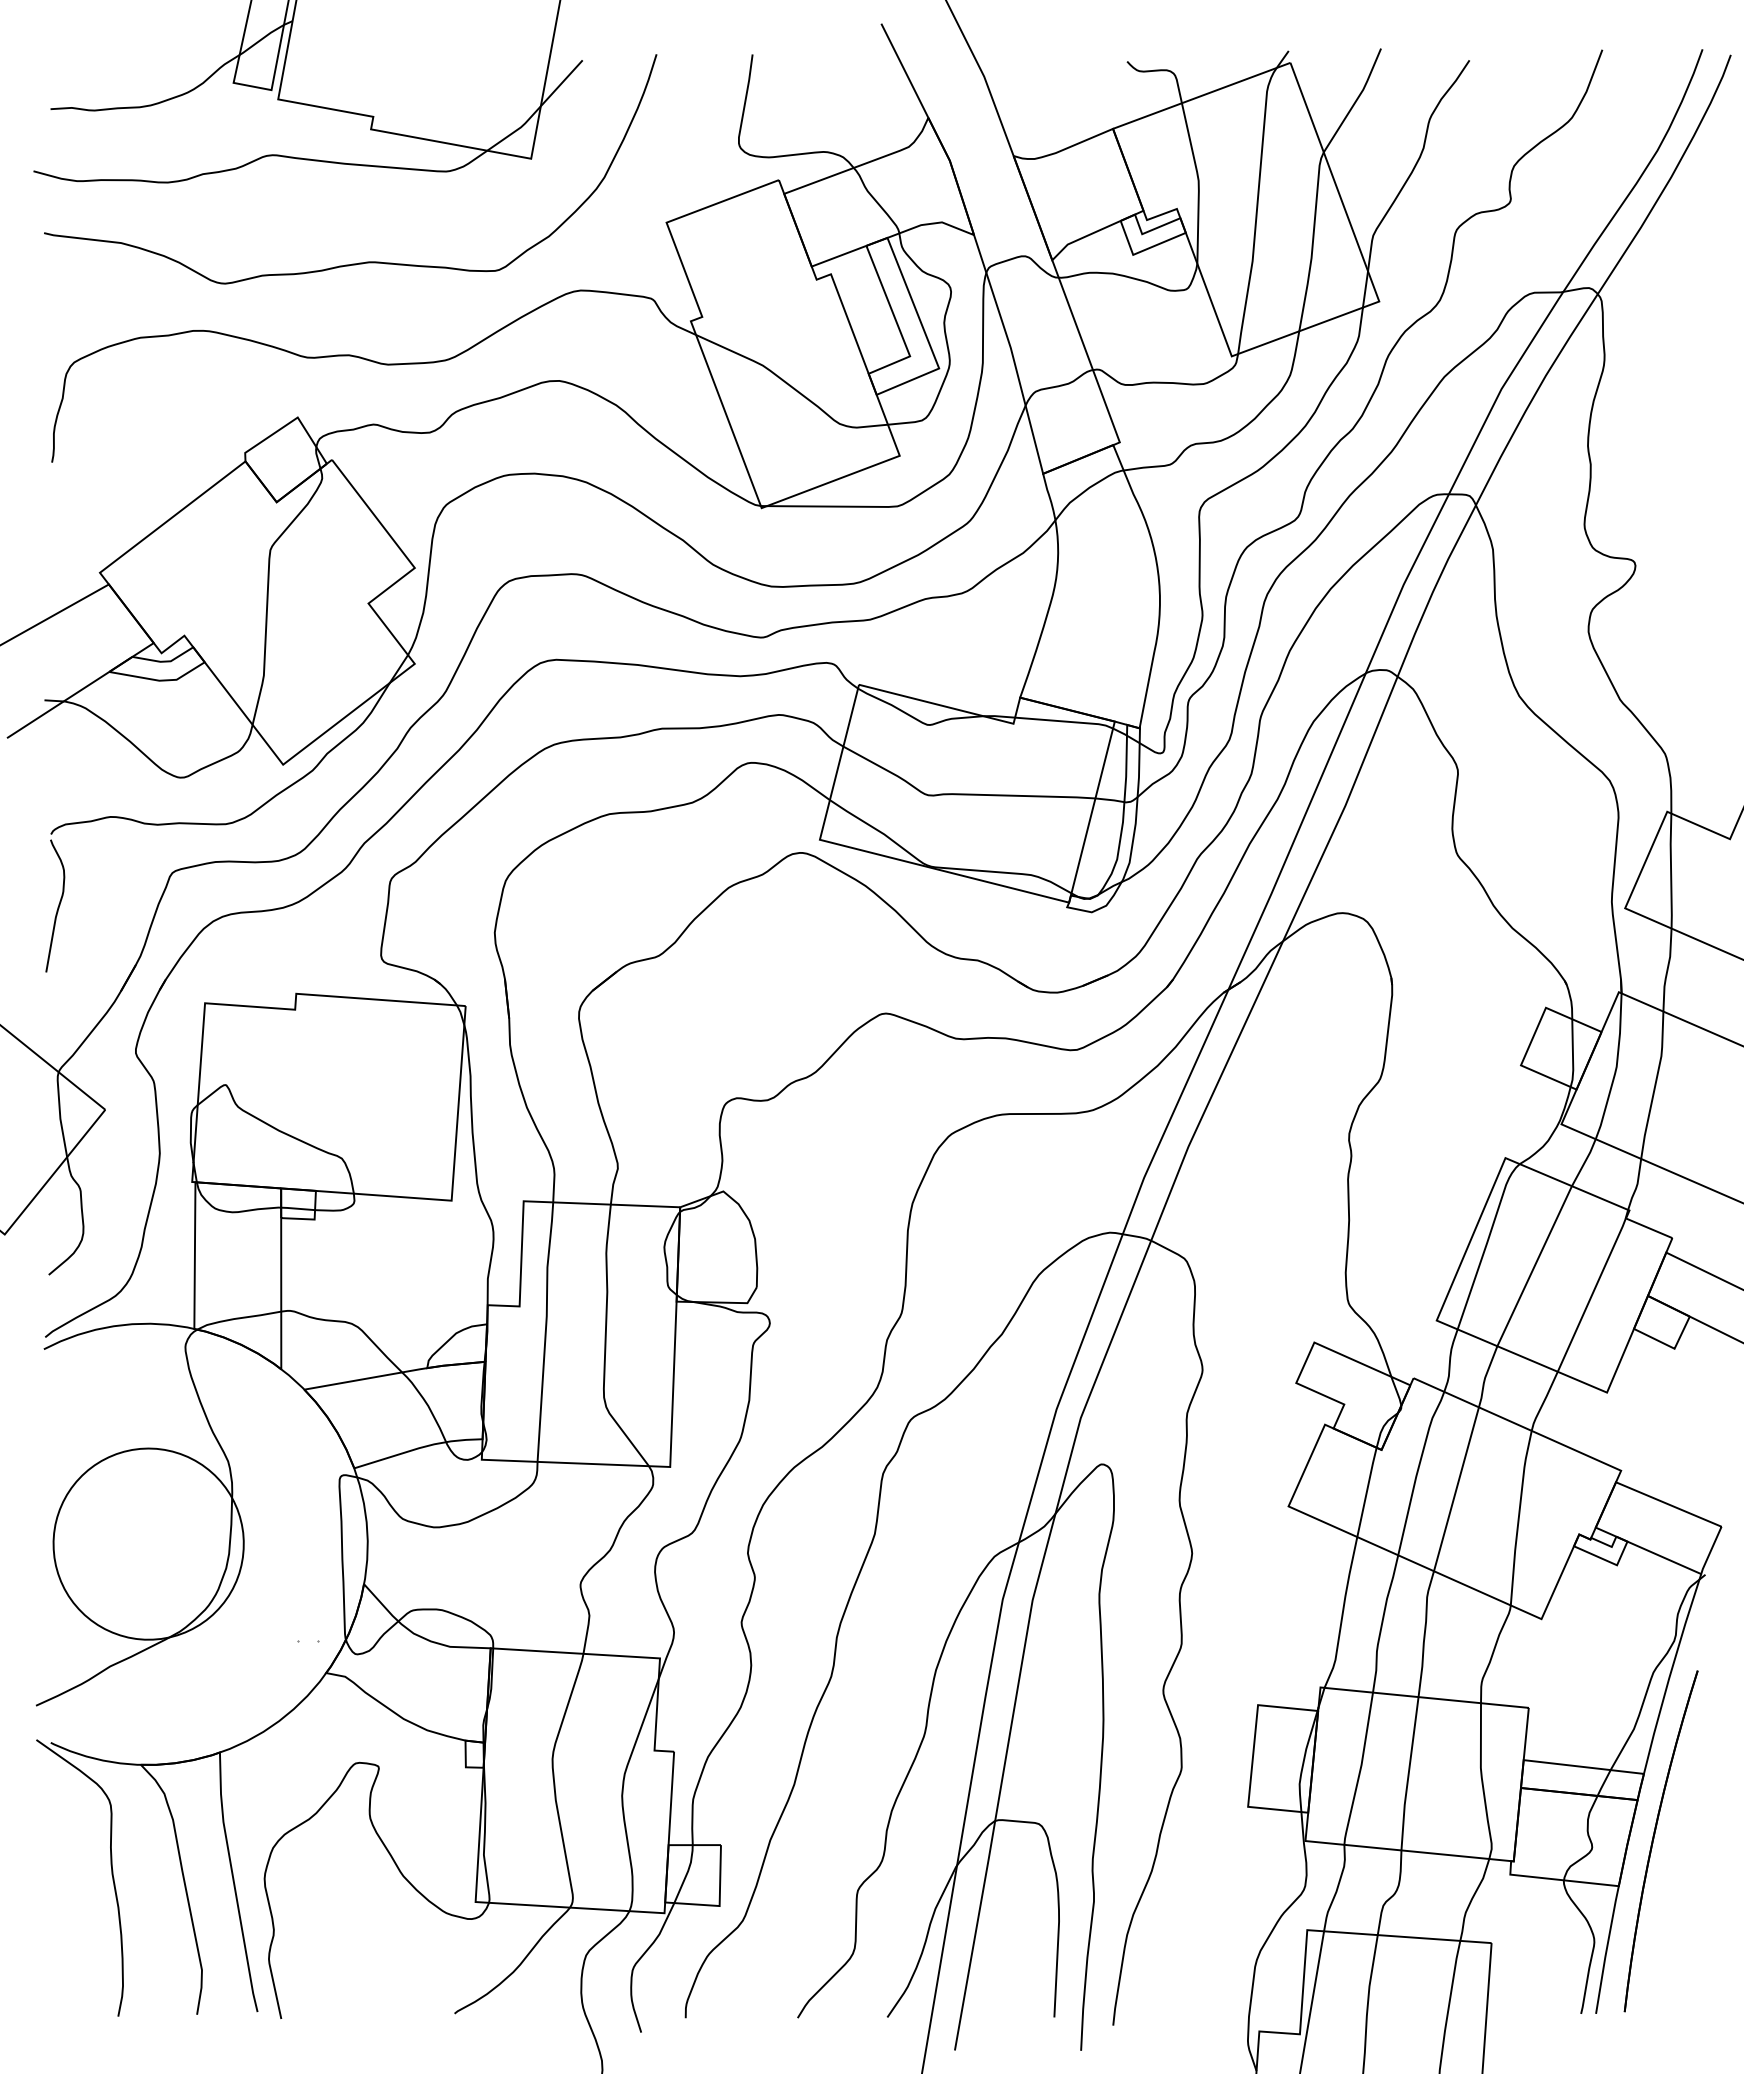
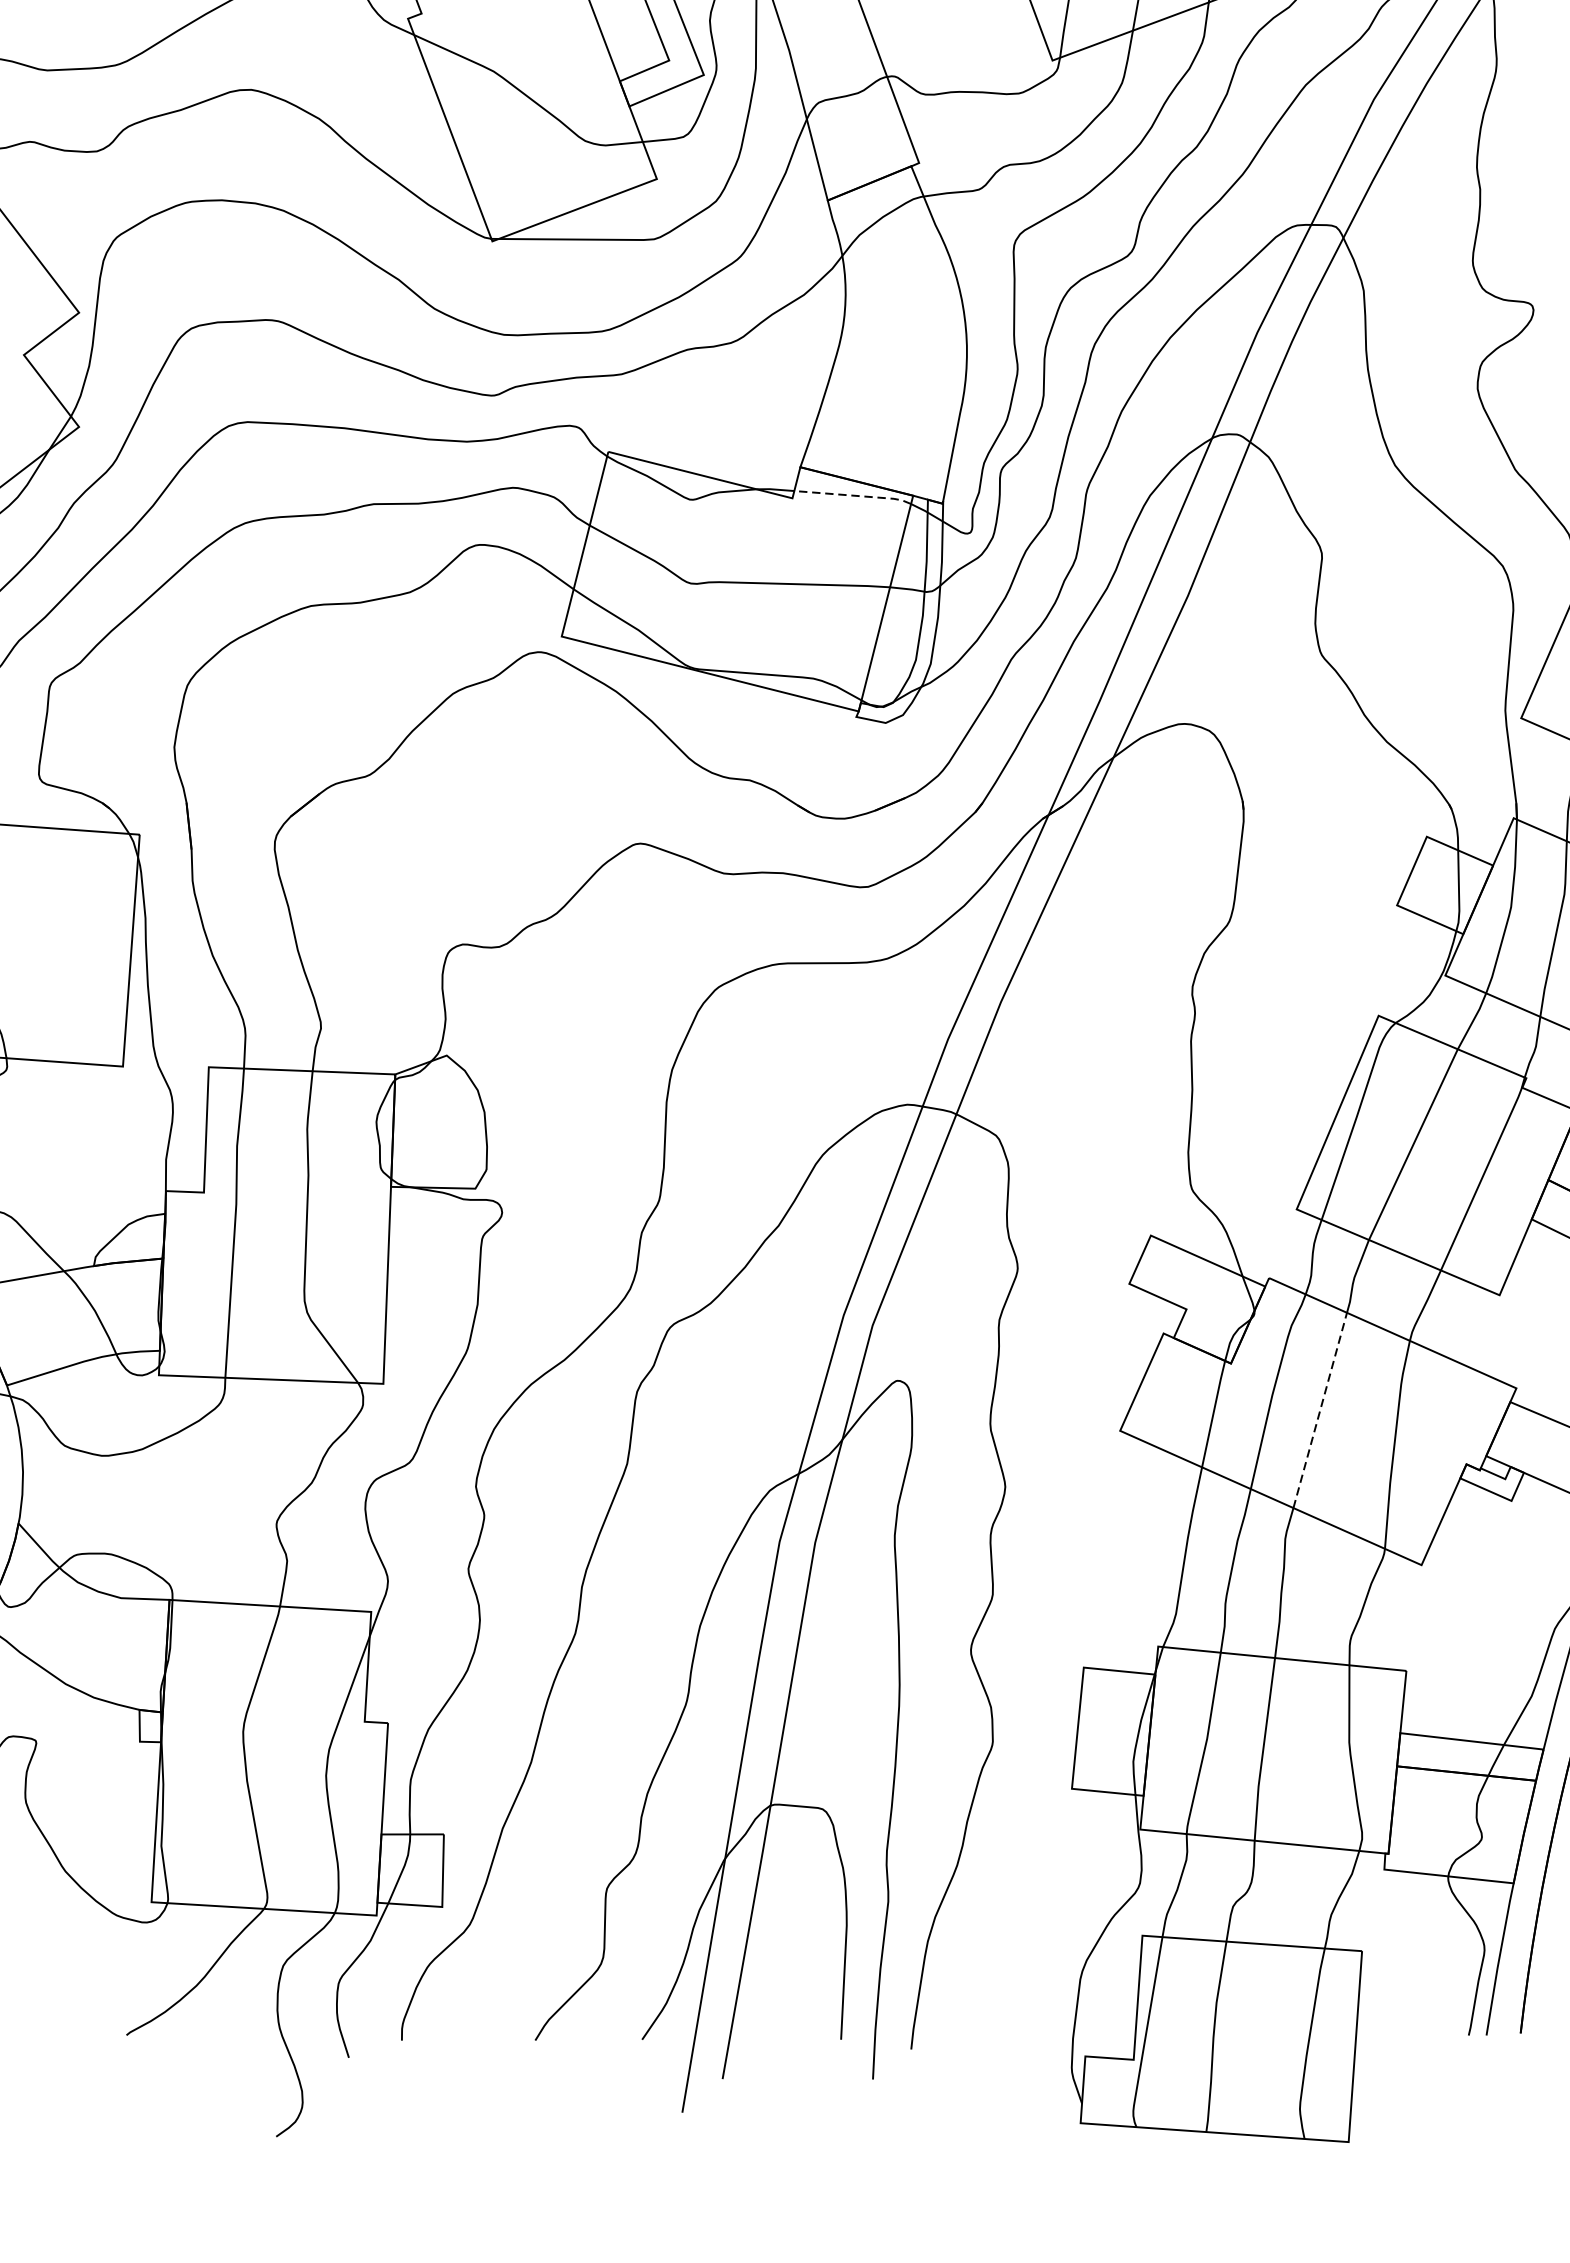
line: (1065, 721) -> (854, 495), solid -> dashed
line: (1456, 1489) -> (1320, 1410), solid -> dashed

